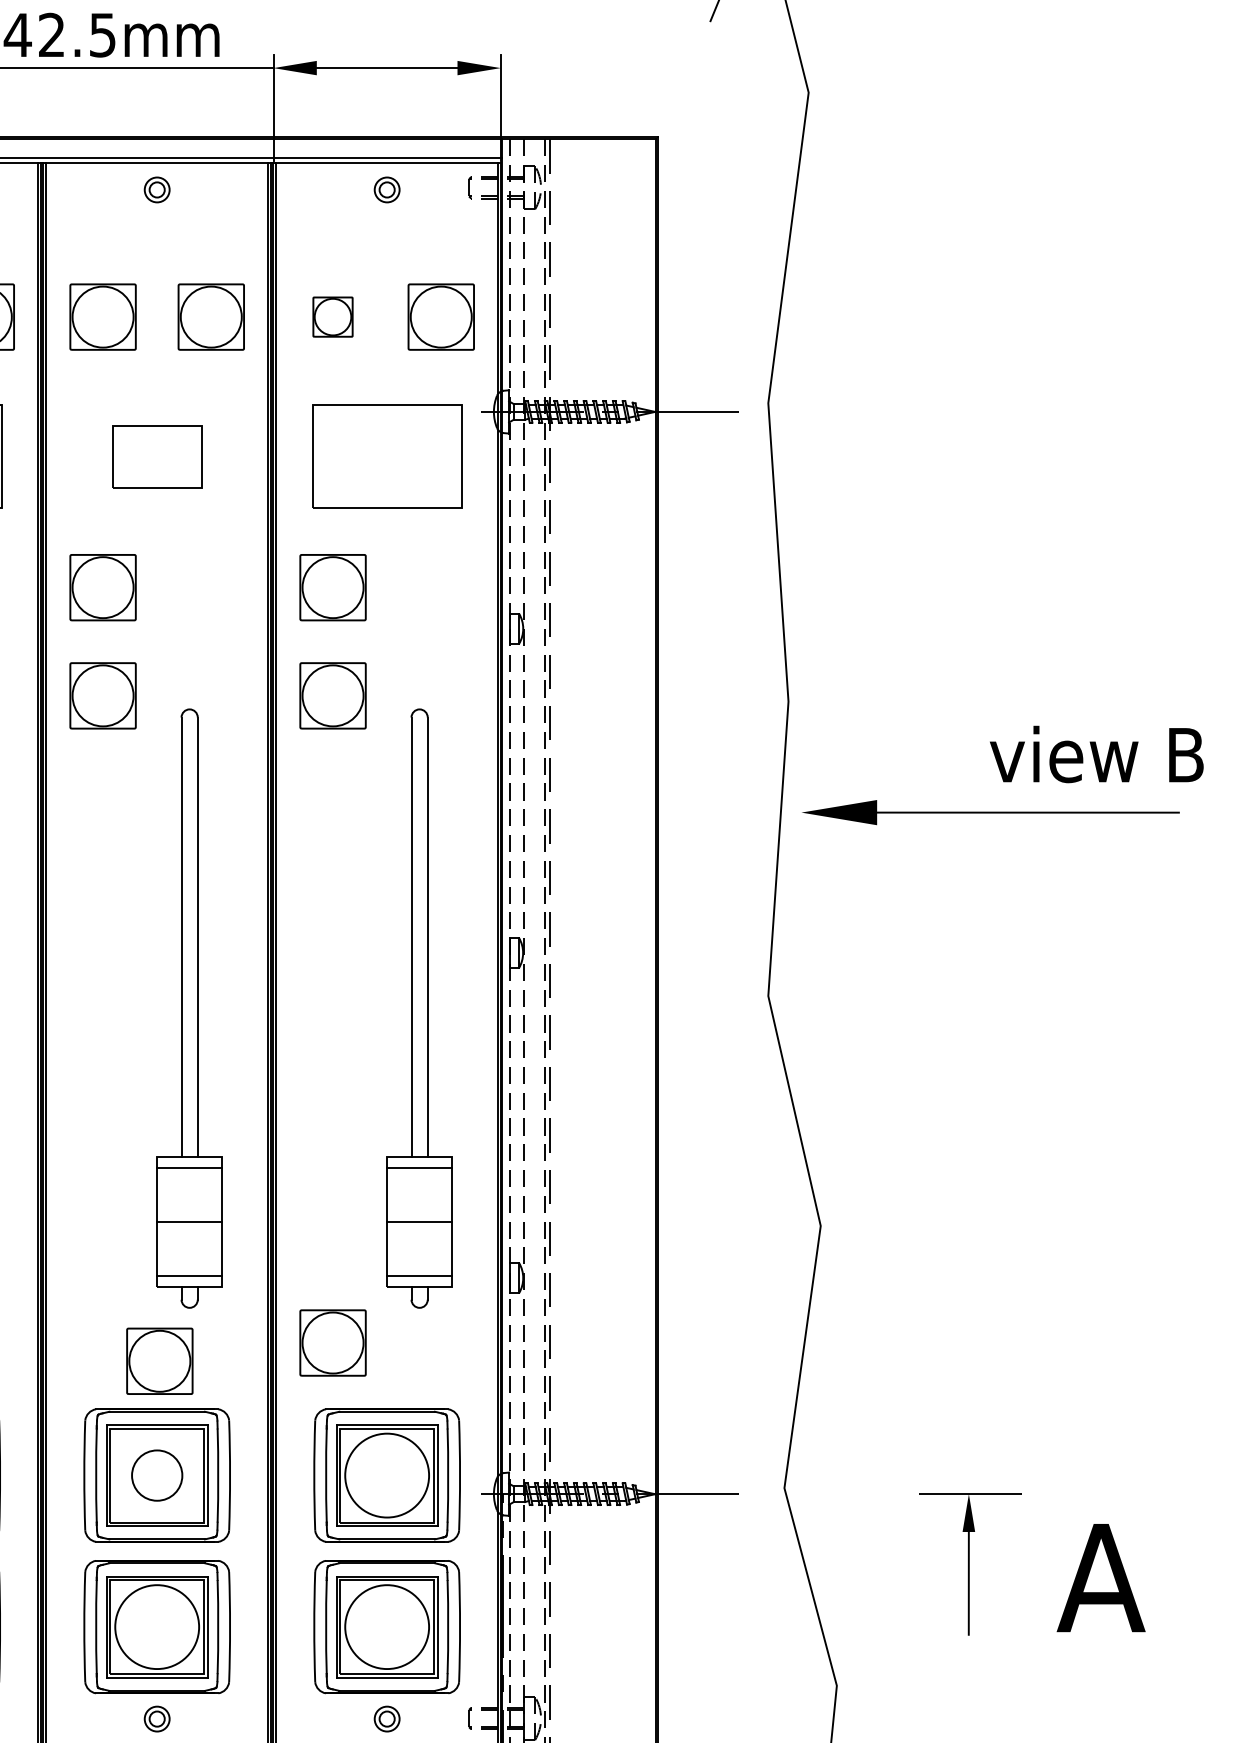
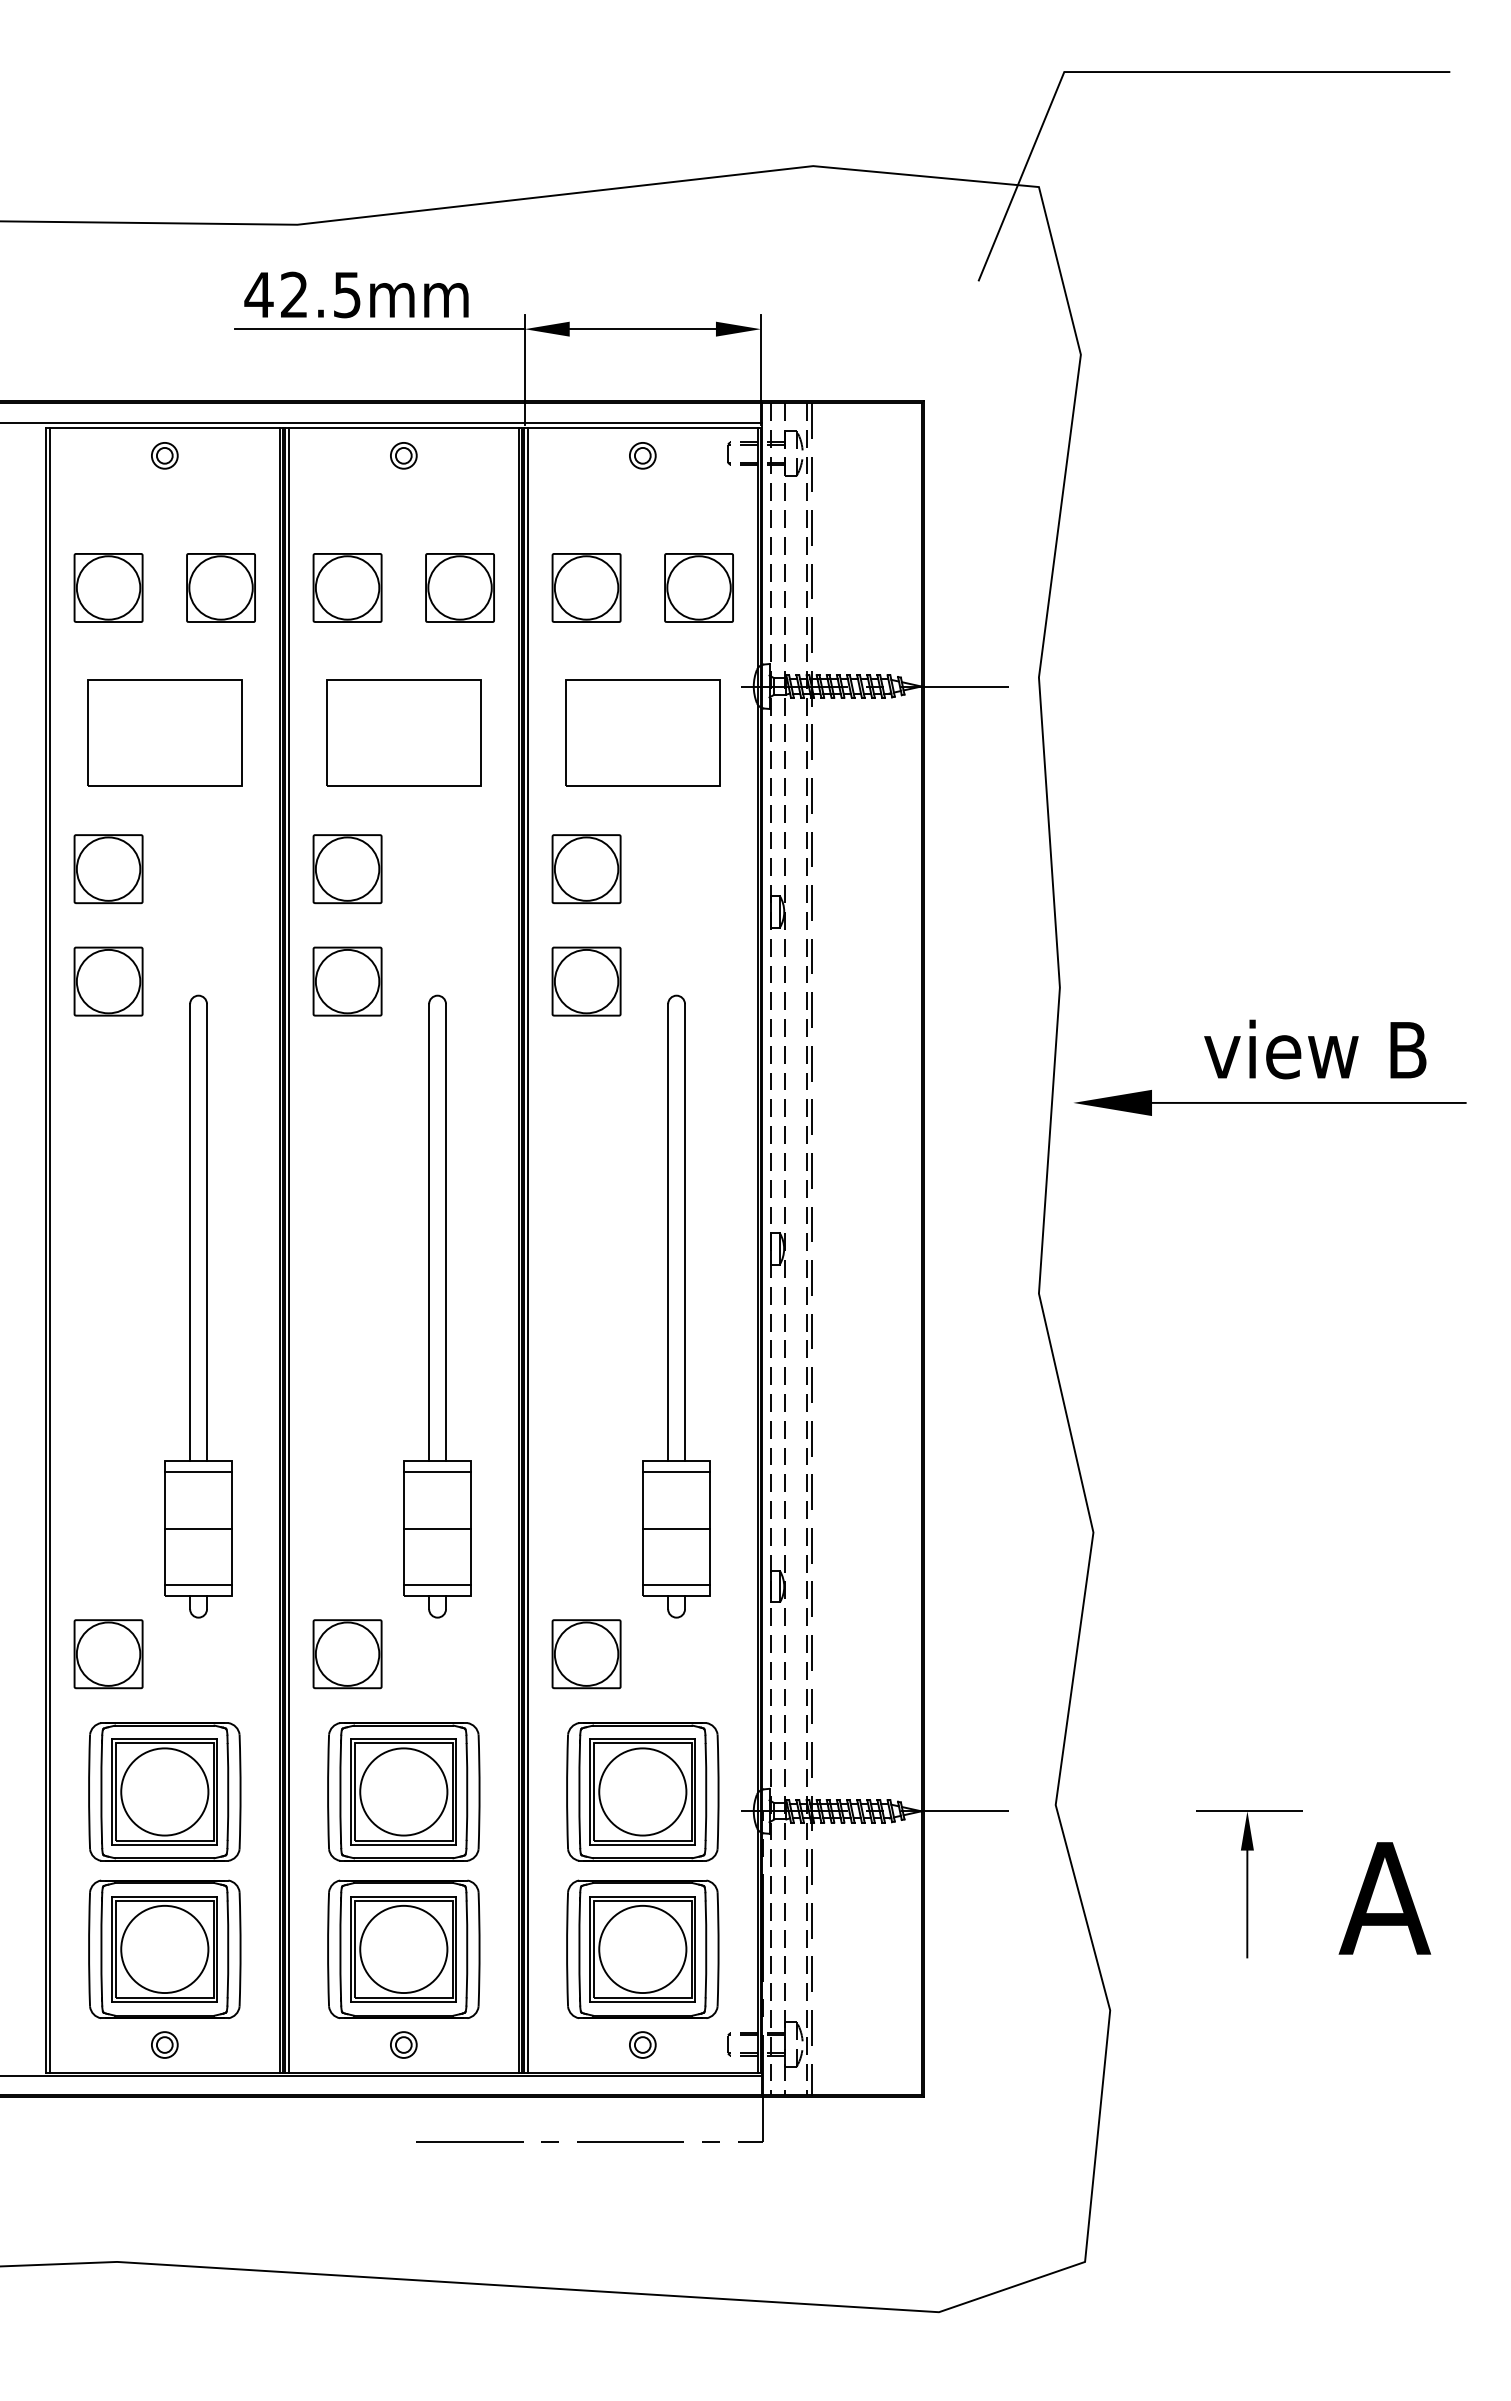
part: (332, 316) -> (586, 587), size x1.67
part: (156, 456) -> (403, 732), size x1.67
text: (1096, 754) -> (1315, 1049), moved
part: (159, 1361) -> (347, 1654), moved
circle: (156, 1475) -> (403, 1791), size x1.67

